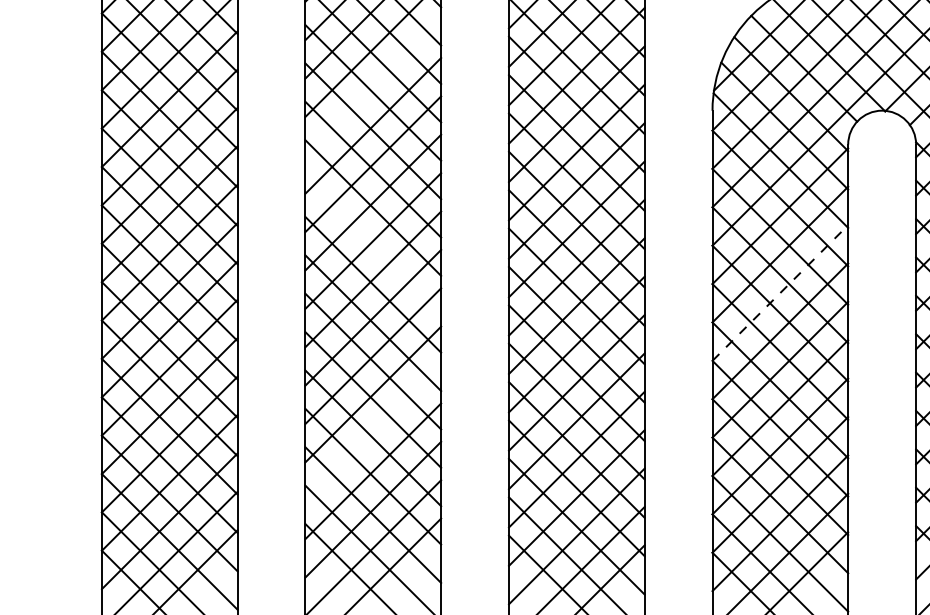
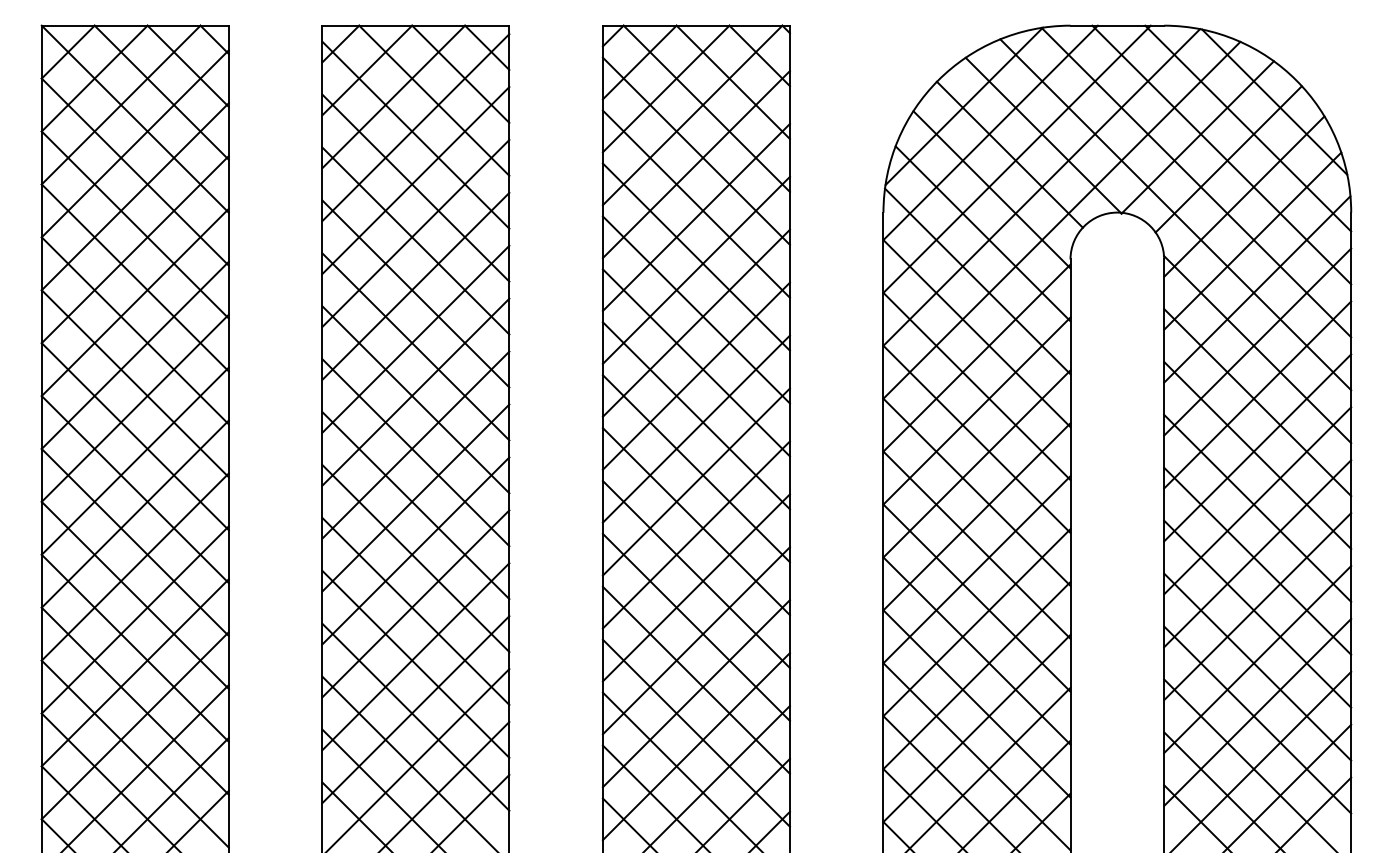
line: (373, 87) -> (415, 180), added
line: (373, 246) -> (415, 399), added
line: (780, 292) -> (977, 463), dashed -> solid
line: (373, 432) -> (415, 656), added

